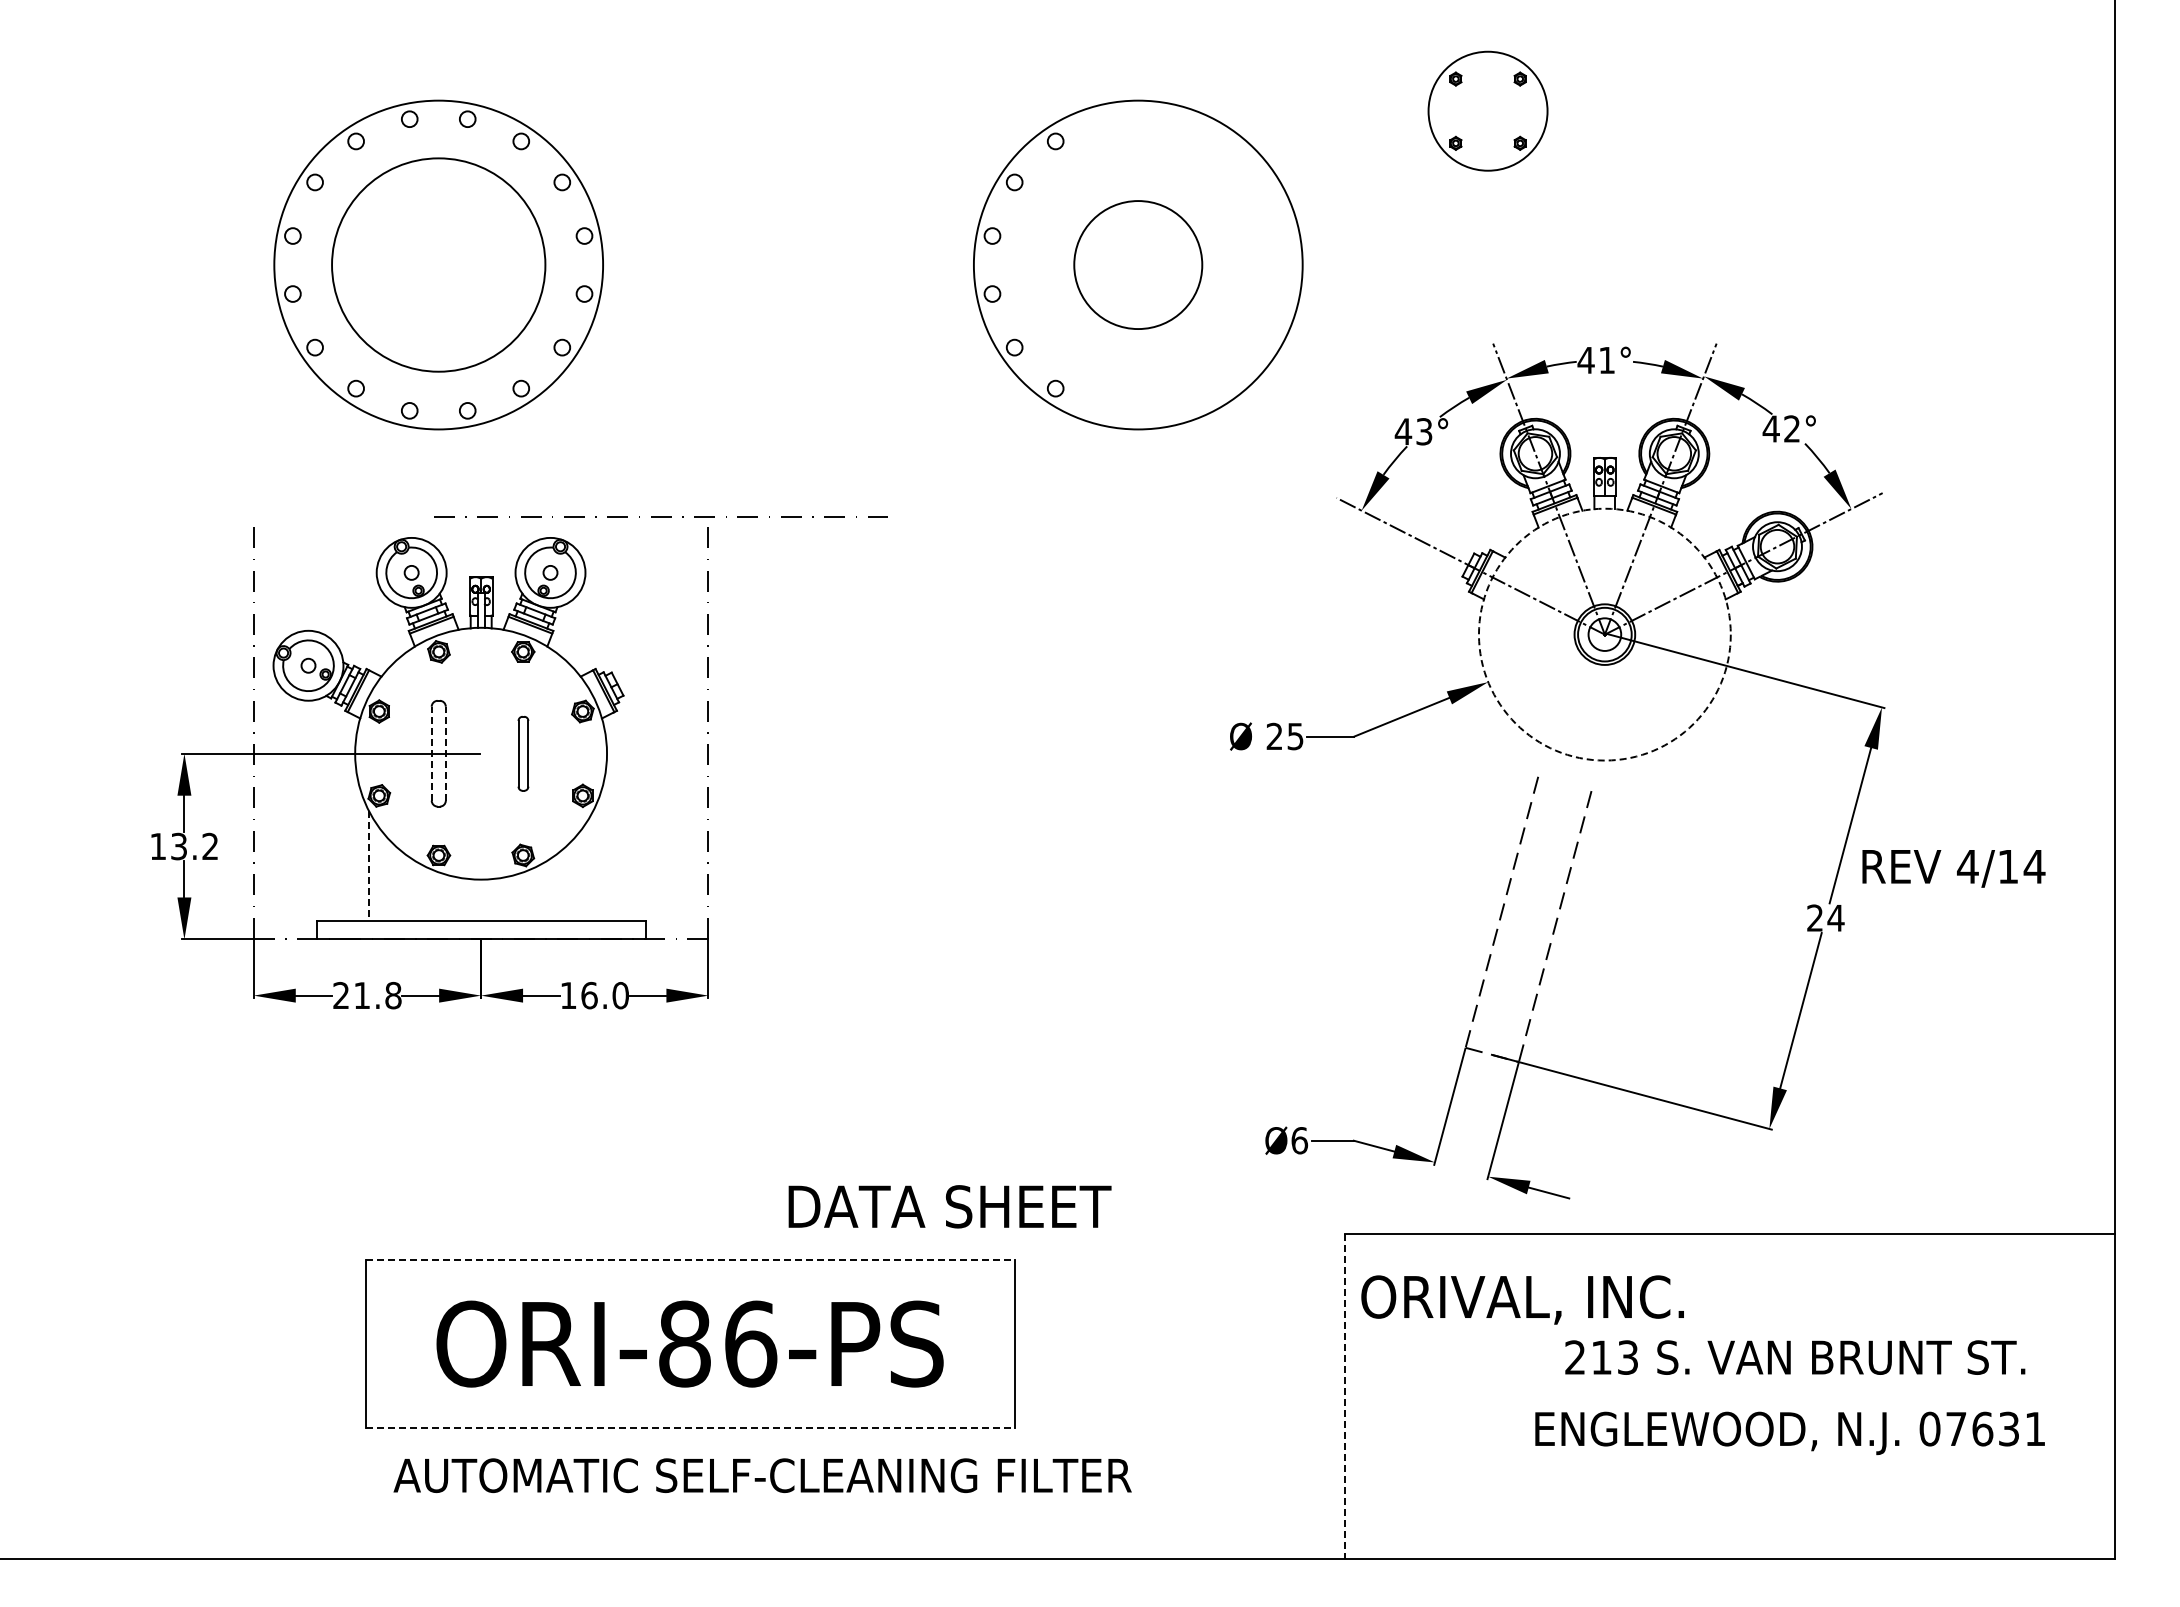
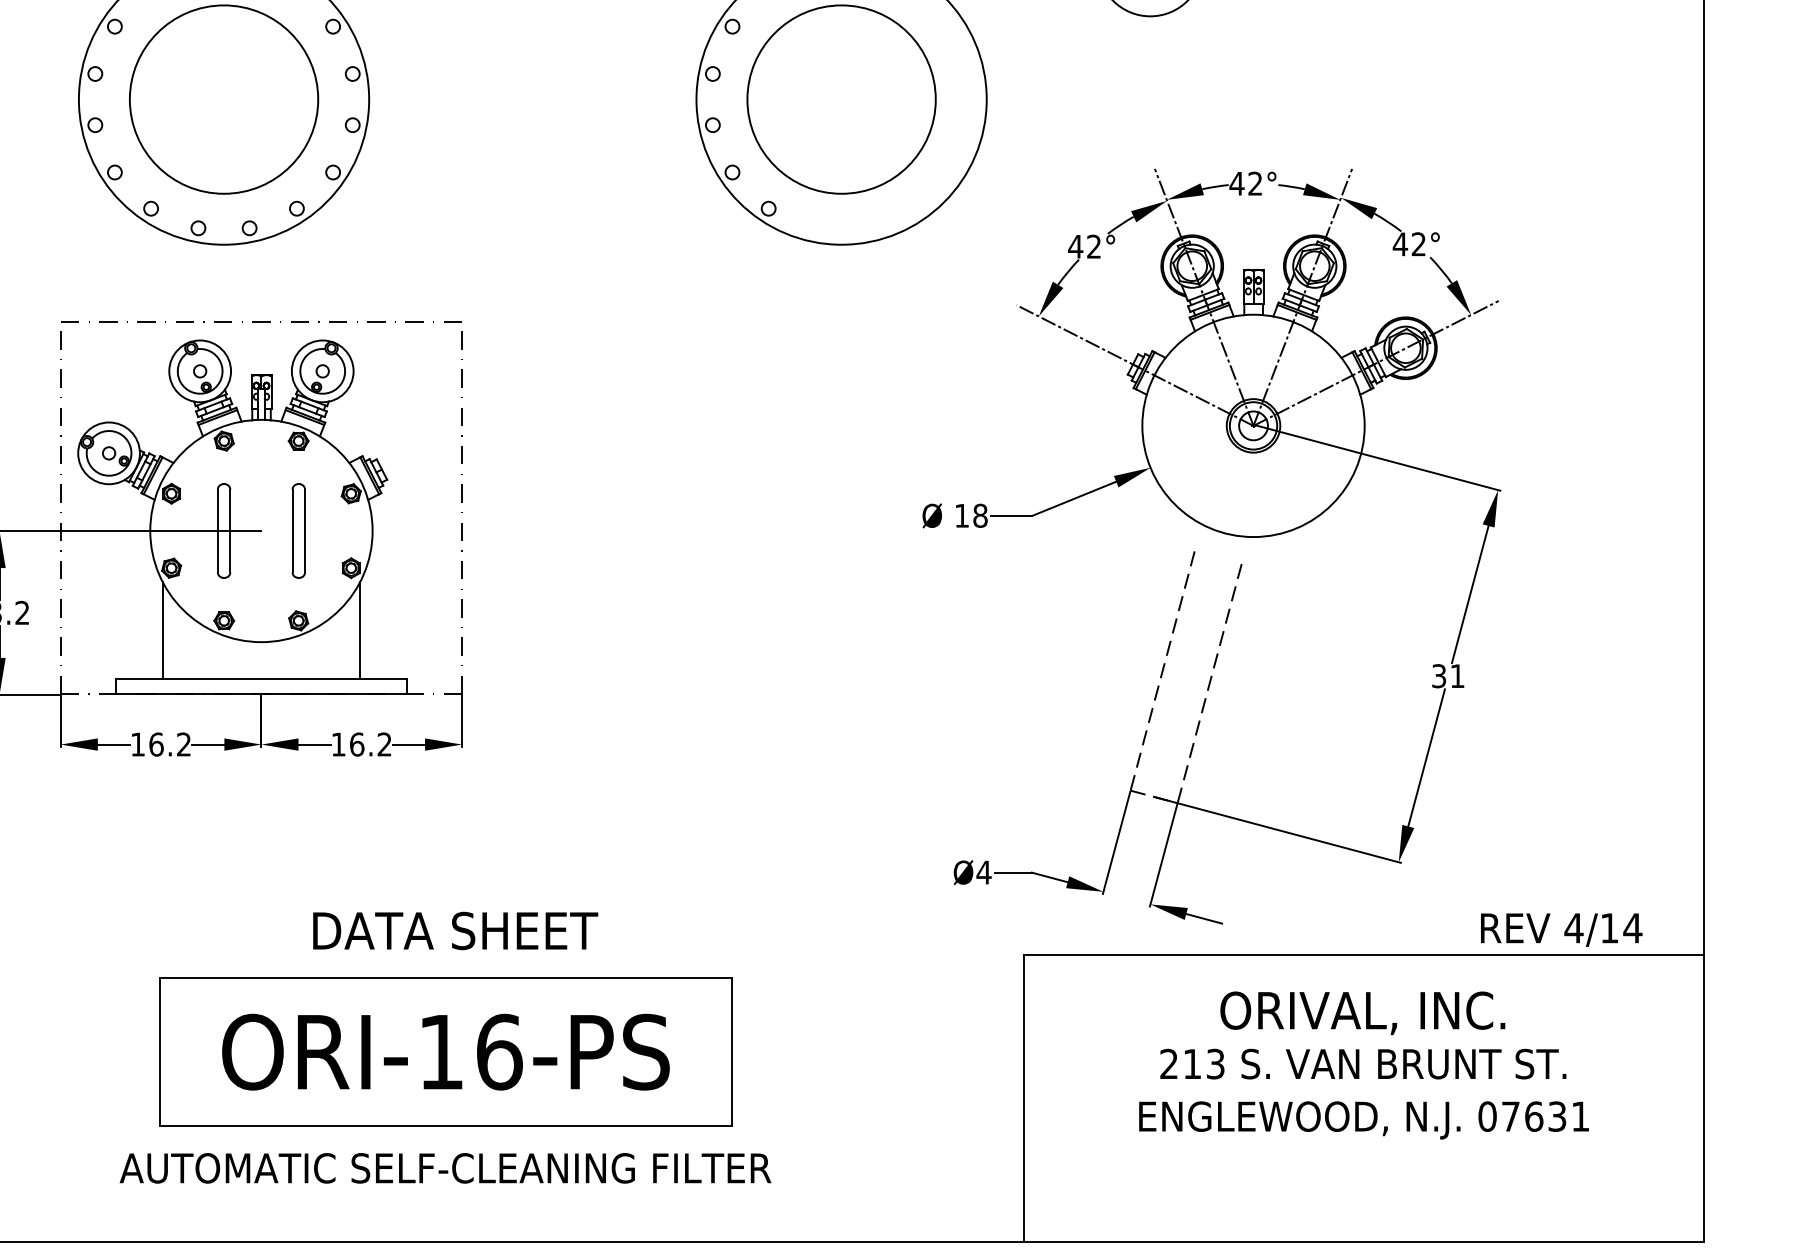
circle: (1137, 264) -> (840, 99), size x1.67
text: (1606, 359) -> (1254, 182), 41° -> 42°
text: (1424, 431) -> (1094, 246), 43° -> 42°
line: (660, 516) -> (260, 321), moved
circle: (1604, 634) -> (1253, 425), dashed -> solid
text: (1284, 736) -> (970, 515), 25 -> 18
line: (431, 753) -> (217, 530), dashed -> solid
line: (445, 753) -> (230, 530), dashed -> solid
part: (523, 753) -> (298, 530), size x1.43
line: (369, 866) -> (162, 630), dashed -> solid
line: (593, 866) -> (360, 630), added
text: (1953, 868) -> (1561, 929), moved
text: (1825, 917) -> (1448, 675), 24 -> 31
text: (367, 995) -> (161, 744), 21.8 -> 16.2
text: (620, 995) -> (384, 744), 16.0 -> 16.2
text: (1299, 1140) -> (983, 872), Ø6 -> Ø4
text: (949, 1206) -> (455, 930), moved
line: (690, 1260) -> (446, 978), dashed -> solid
text: (1522, 1299) -> (1362, 1012), moved
text: (684, 1343) -> (441, 1051), ORI-86-PS -> ORI-16-PS
text: (1795, 1357) -> (1363, 1064), moved
line: (1345, 1397) -> (1024, 1099), dashed -> solid
line: (690, 1428) -> (446, 1126), dashed -> solid
text: (1789, 1433) -> (1363, 1120), moved
text: (762, 1475) -> (445, 1168), moved

